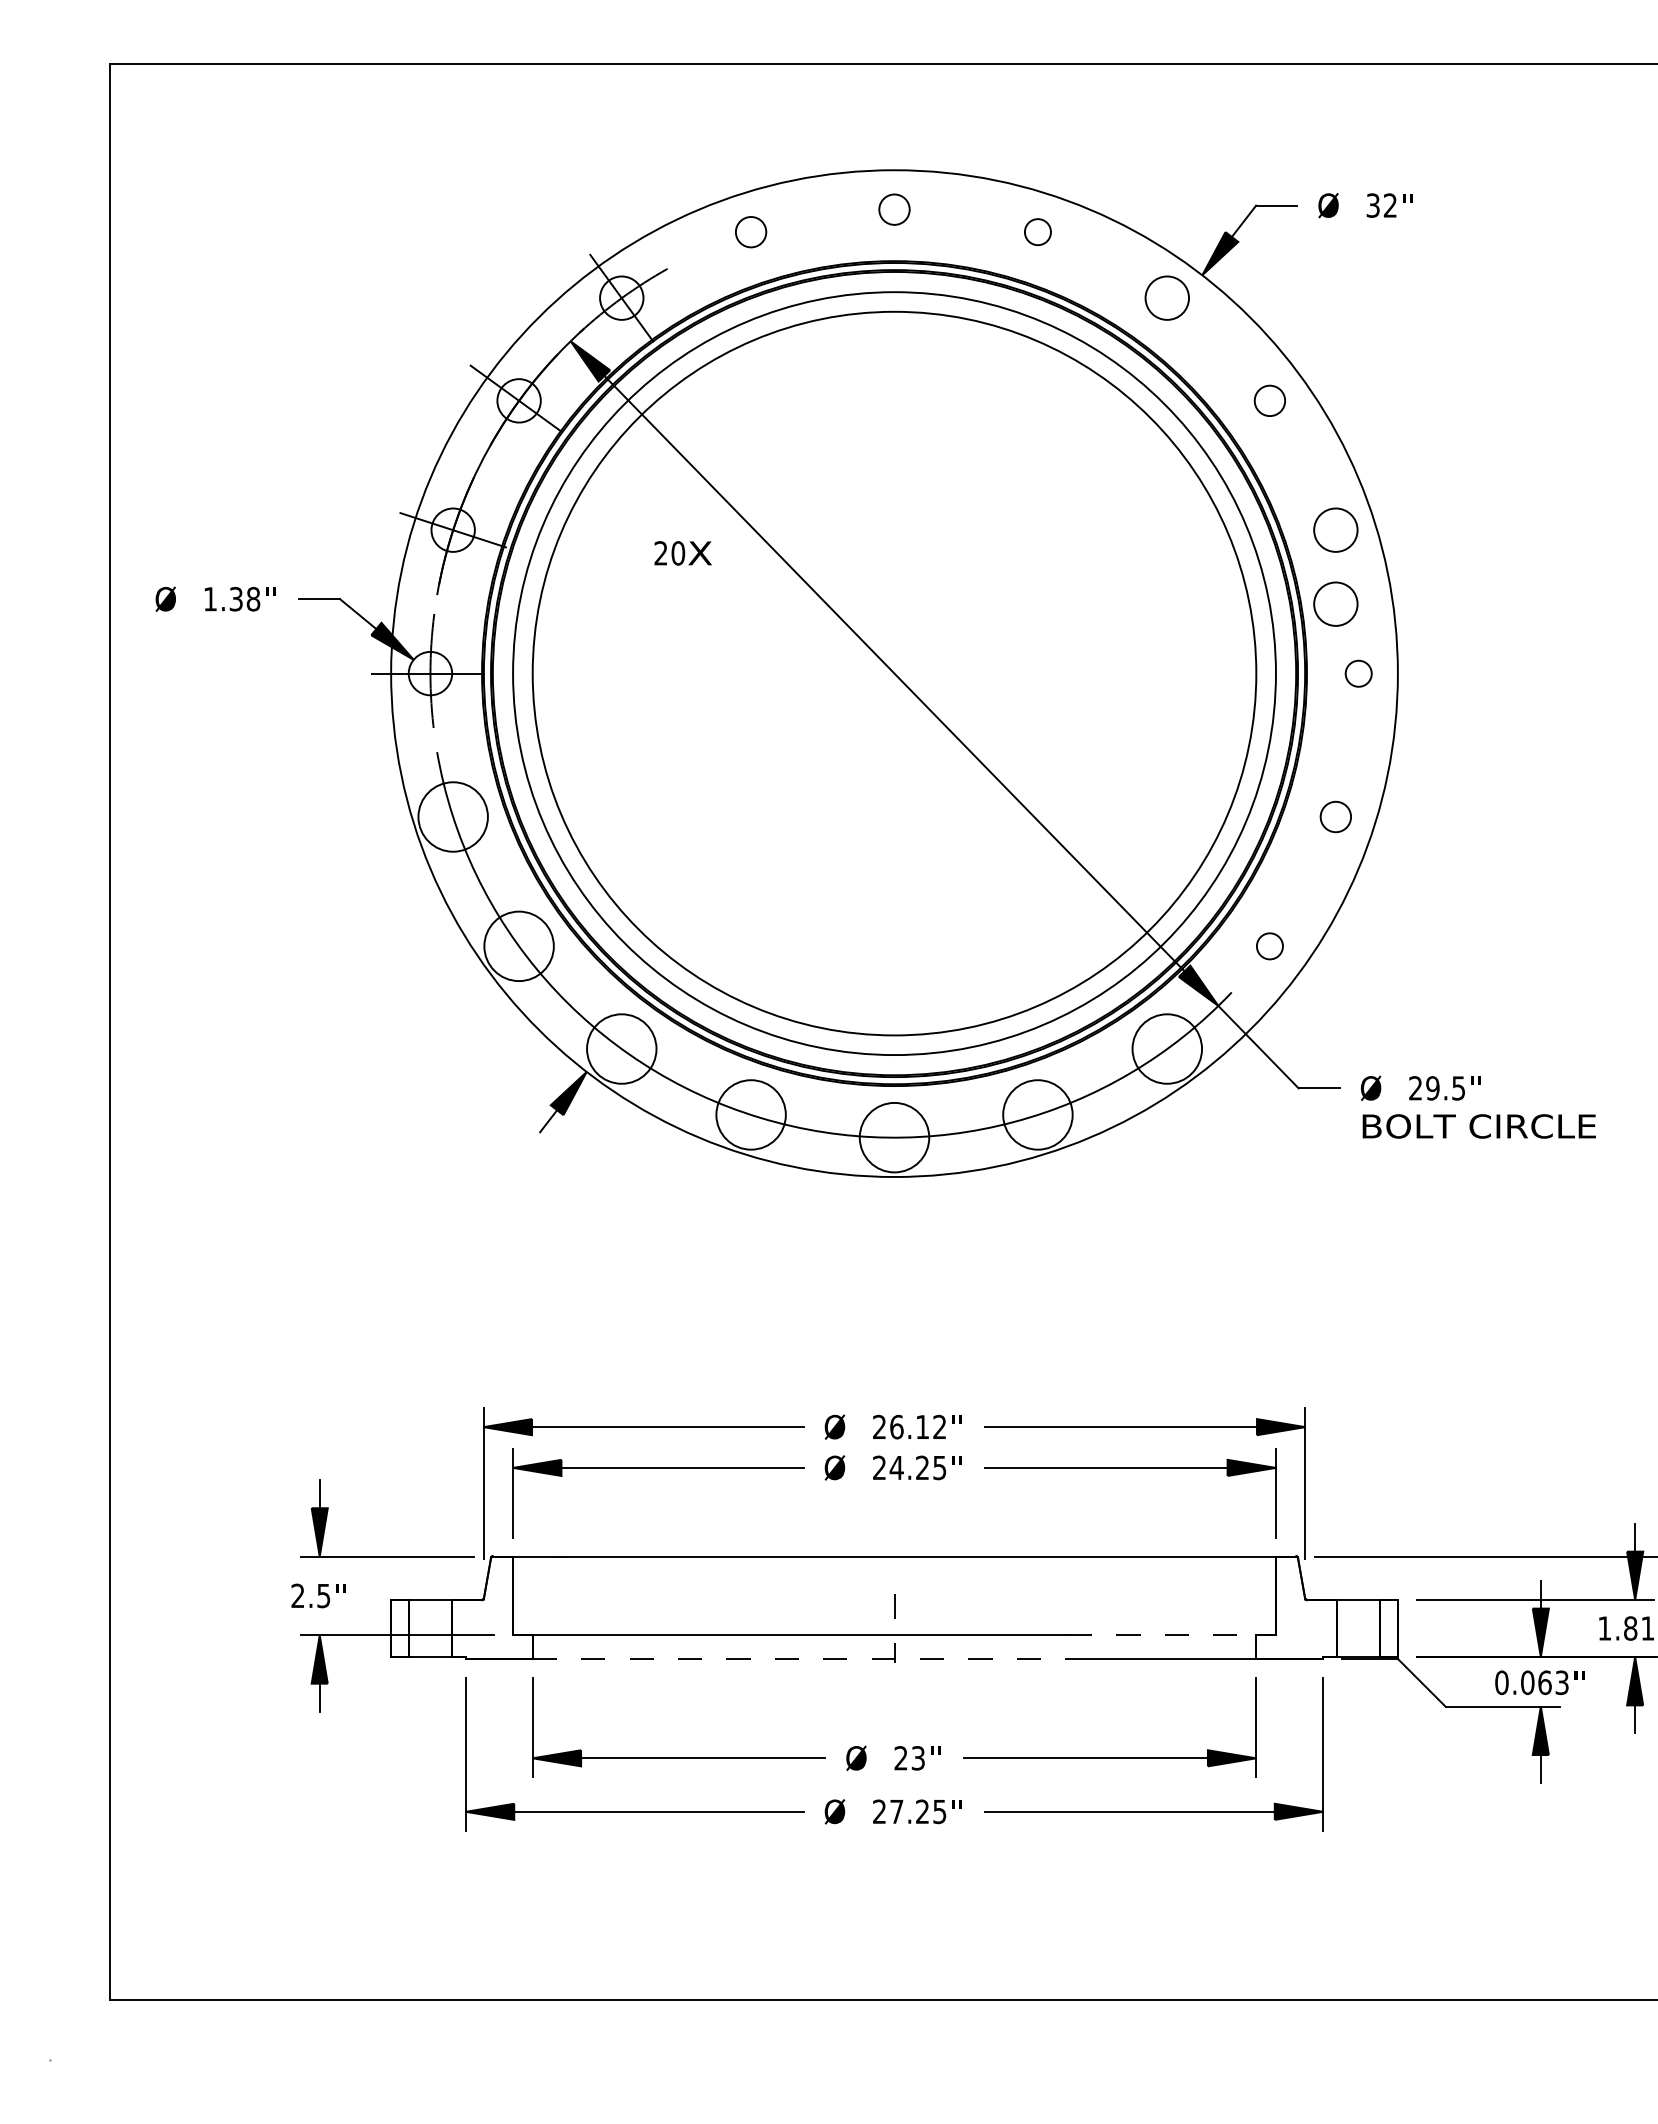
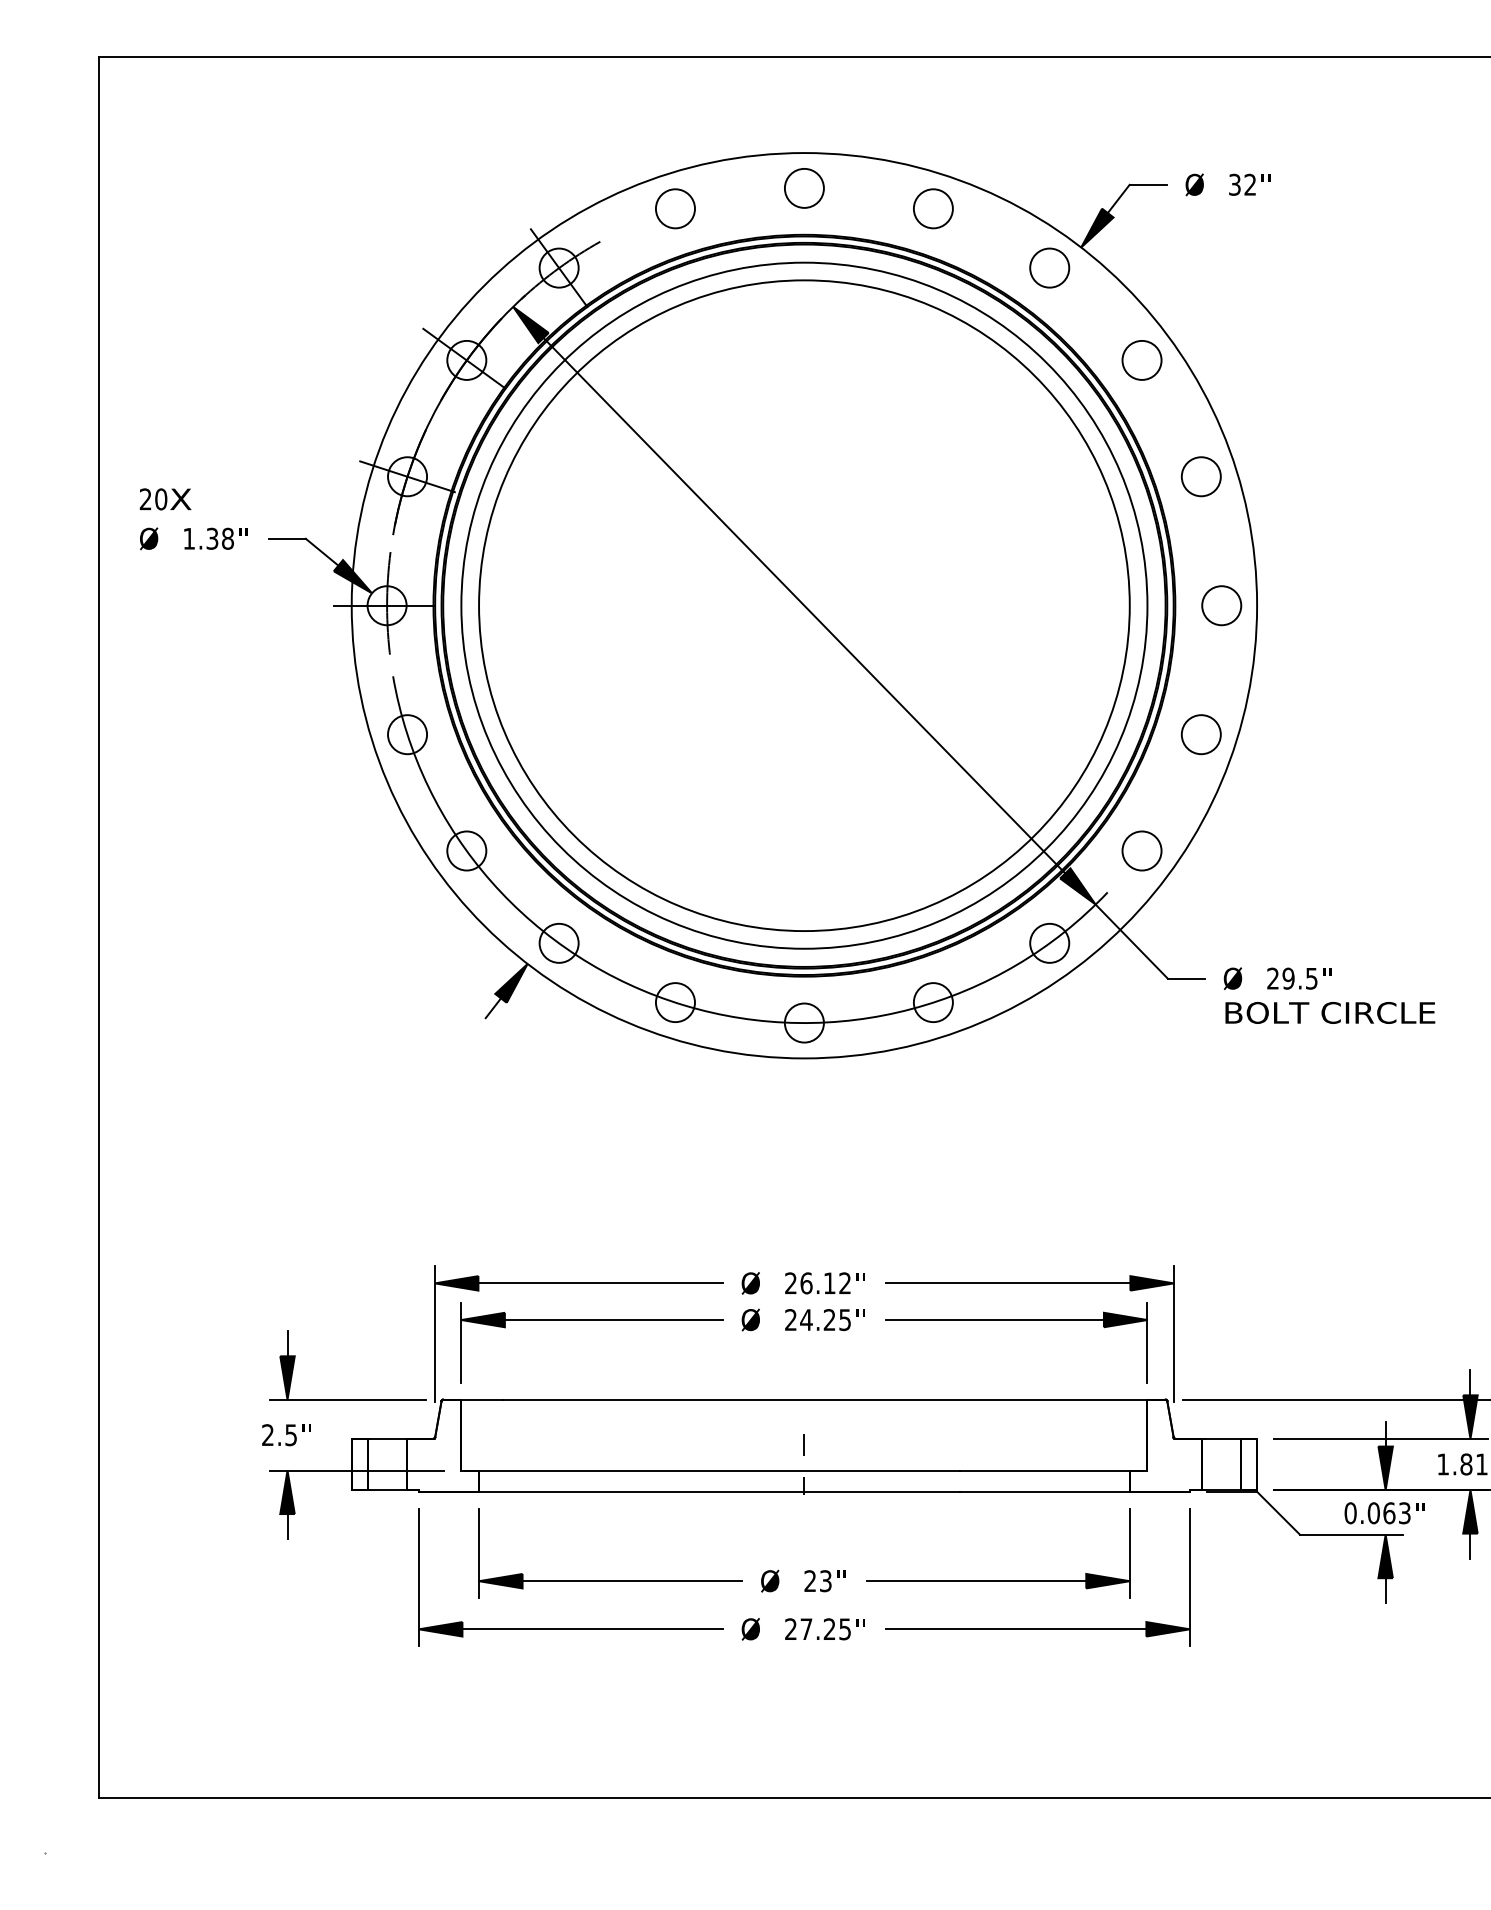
circle: (894, 209) -> (804, 188), size x1.43
circle: (750, 231) -> (674, 208), size x1.43
circle: (1037, 231) -> (933, 208), size x1.67
circle: (1269, 400) -> (1141, 360), size x1.43
text: (682, 553) -> (165, 499), moved
circle: (1335, 603) -> (1200, 542), removed
circle: (1358, 673) -> (1221, 605), size x1.67
circle: (452, 816) -> (406, 734), size x0.62
circle: (1335, 816) -> (1200, 734), size x1.43
circle: (518, 946) -> (466, 851), size x0.62
circle: (1269, 946) -> (1141, 851), size x1.67
circle: (621, 1048) -> (558, 942), size x0.62
circle: (1166, 1048) -> (1049, 942), size x0.62
circle: (750, 1114) -> (674, 1002), size x0.62
circle: (1037, 1114) -> (933, 1002), size x0.62
circle: (894, 1137) -> (804, 1022), size x0.62
line: (1162, 1635) -> (1045, 1470), dashed -> solid
line: (800, 1658) -> (719, 1491), dashed -> solid

